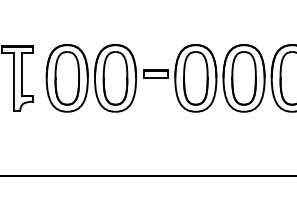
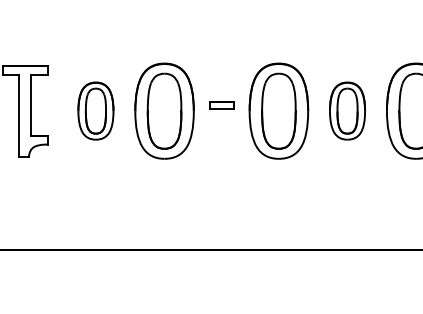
part: (155, 74) -> (221, 105), size x0.7
part: (67, 77) -> (95, 110), size x0.6
part: (244, 77) -> (347, 110), size x0.6

